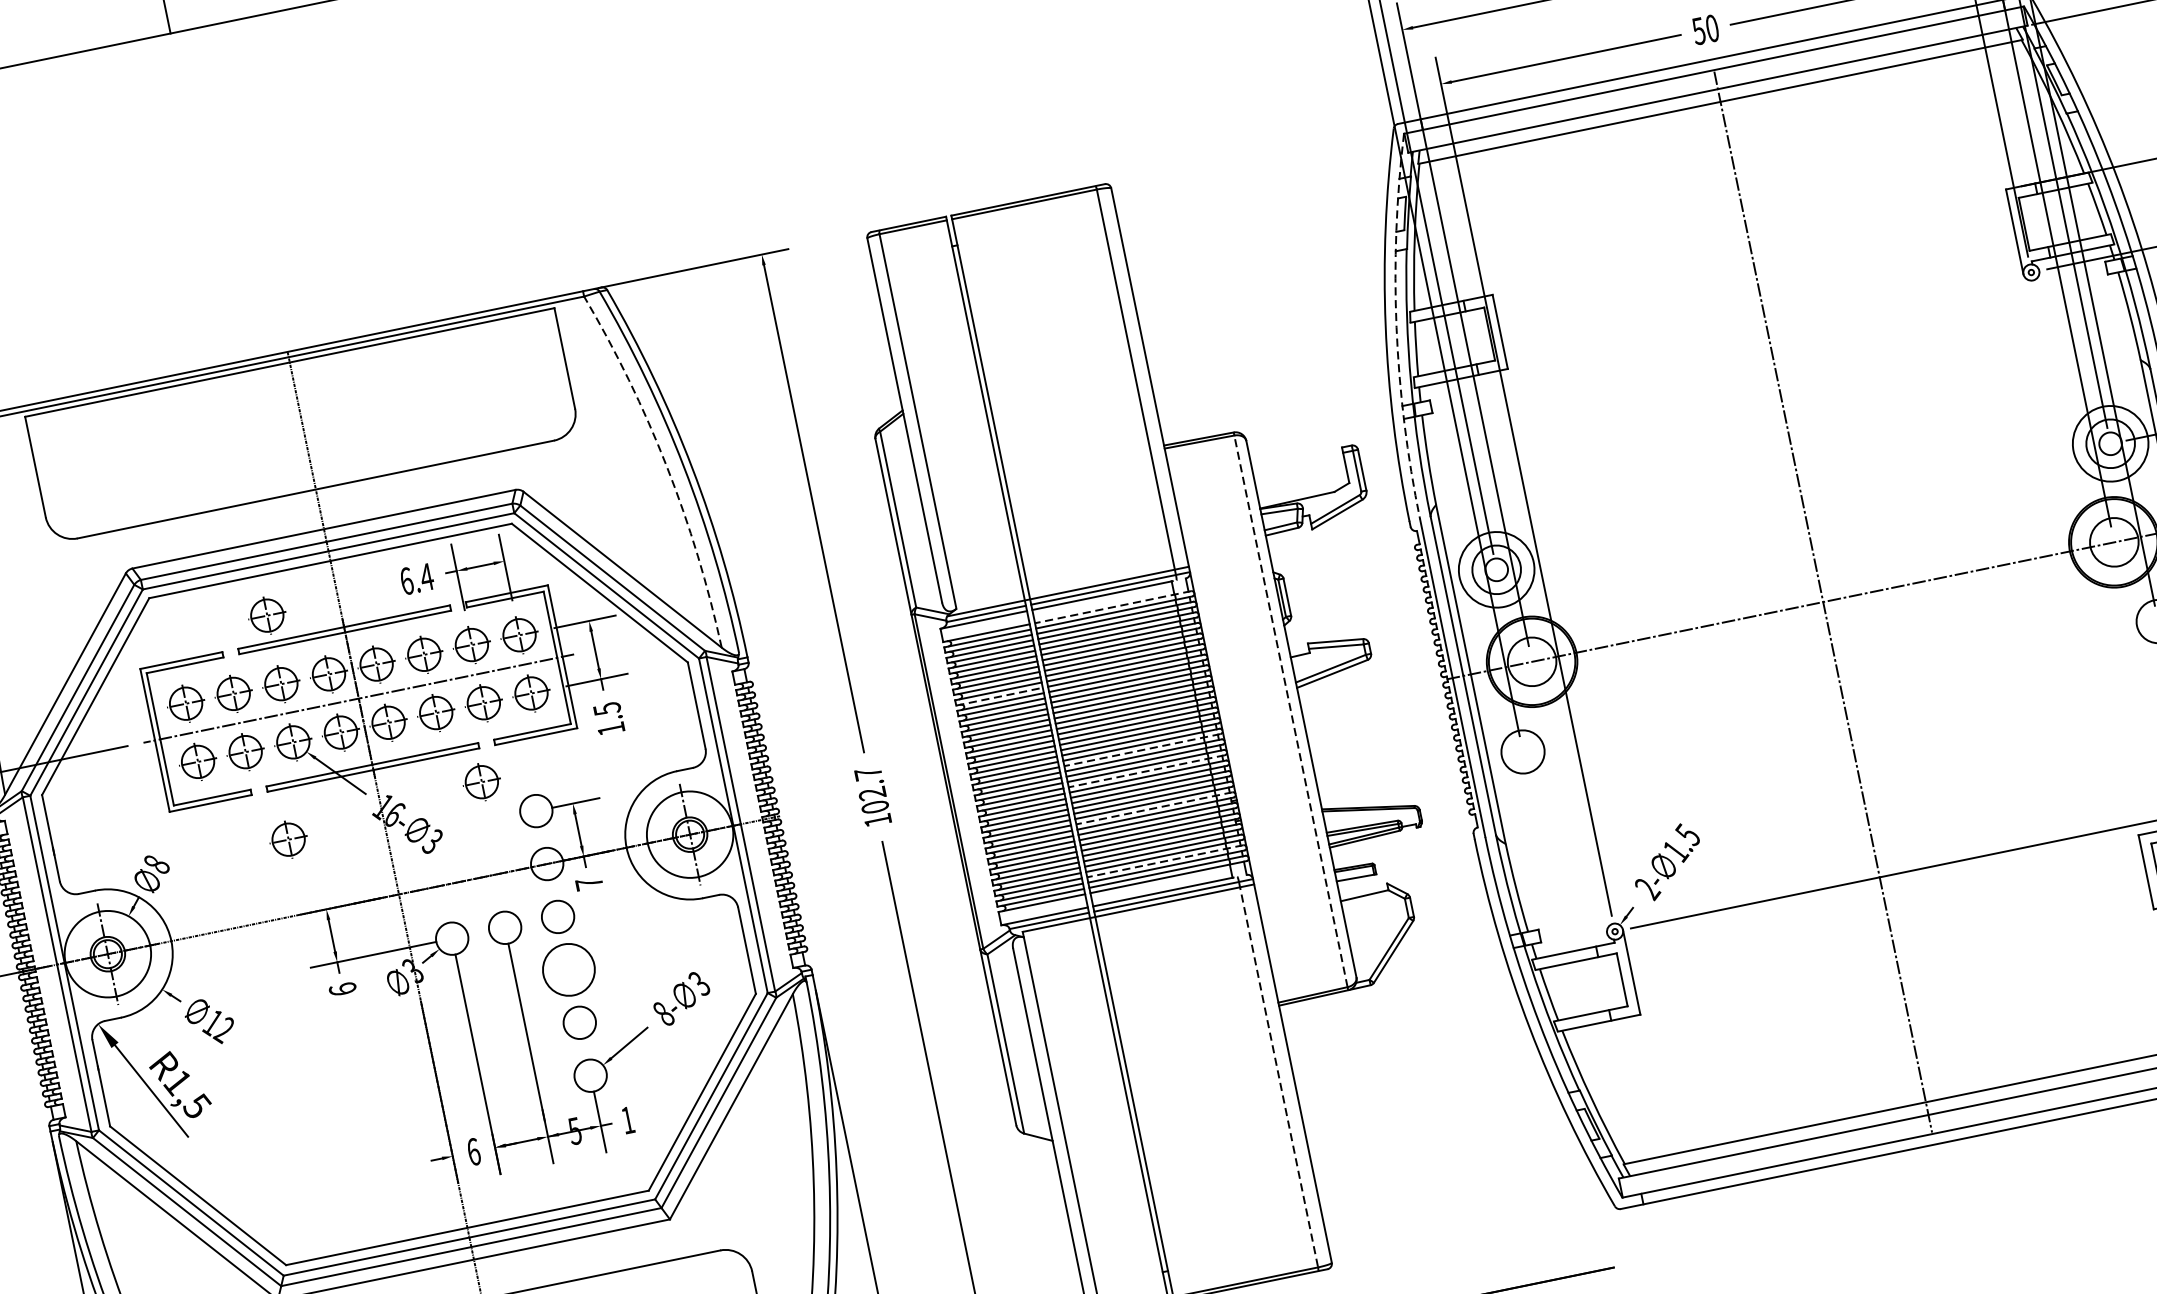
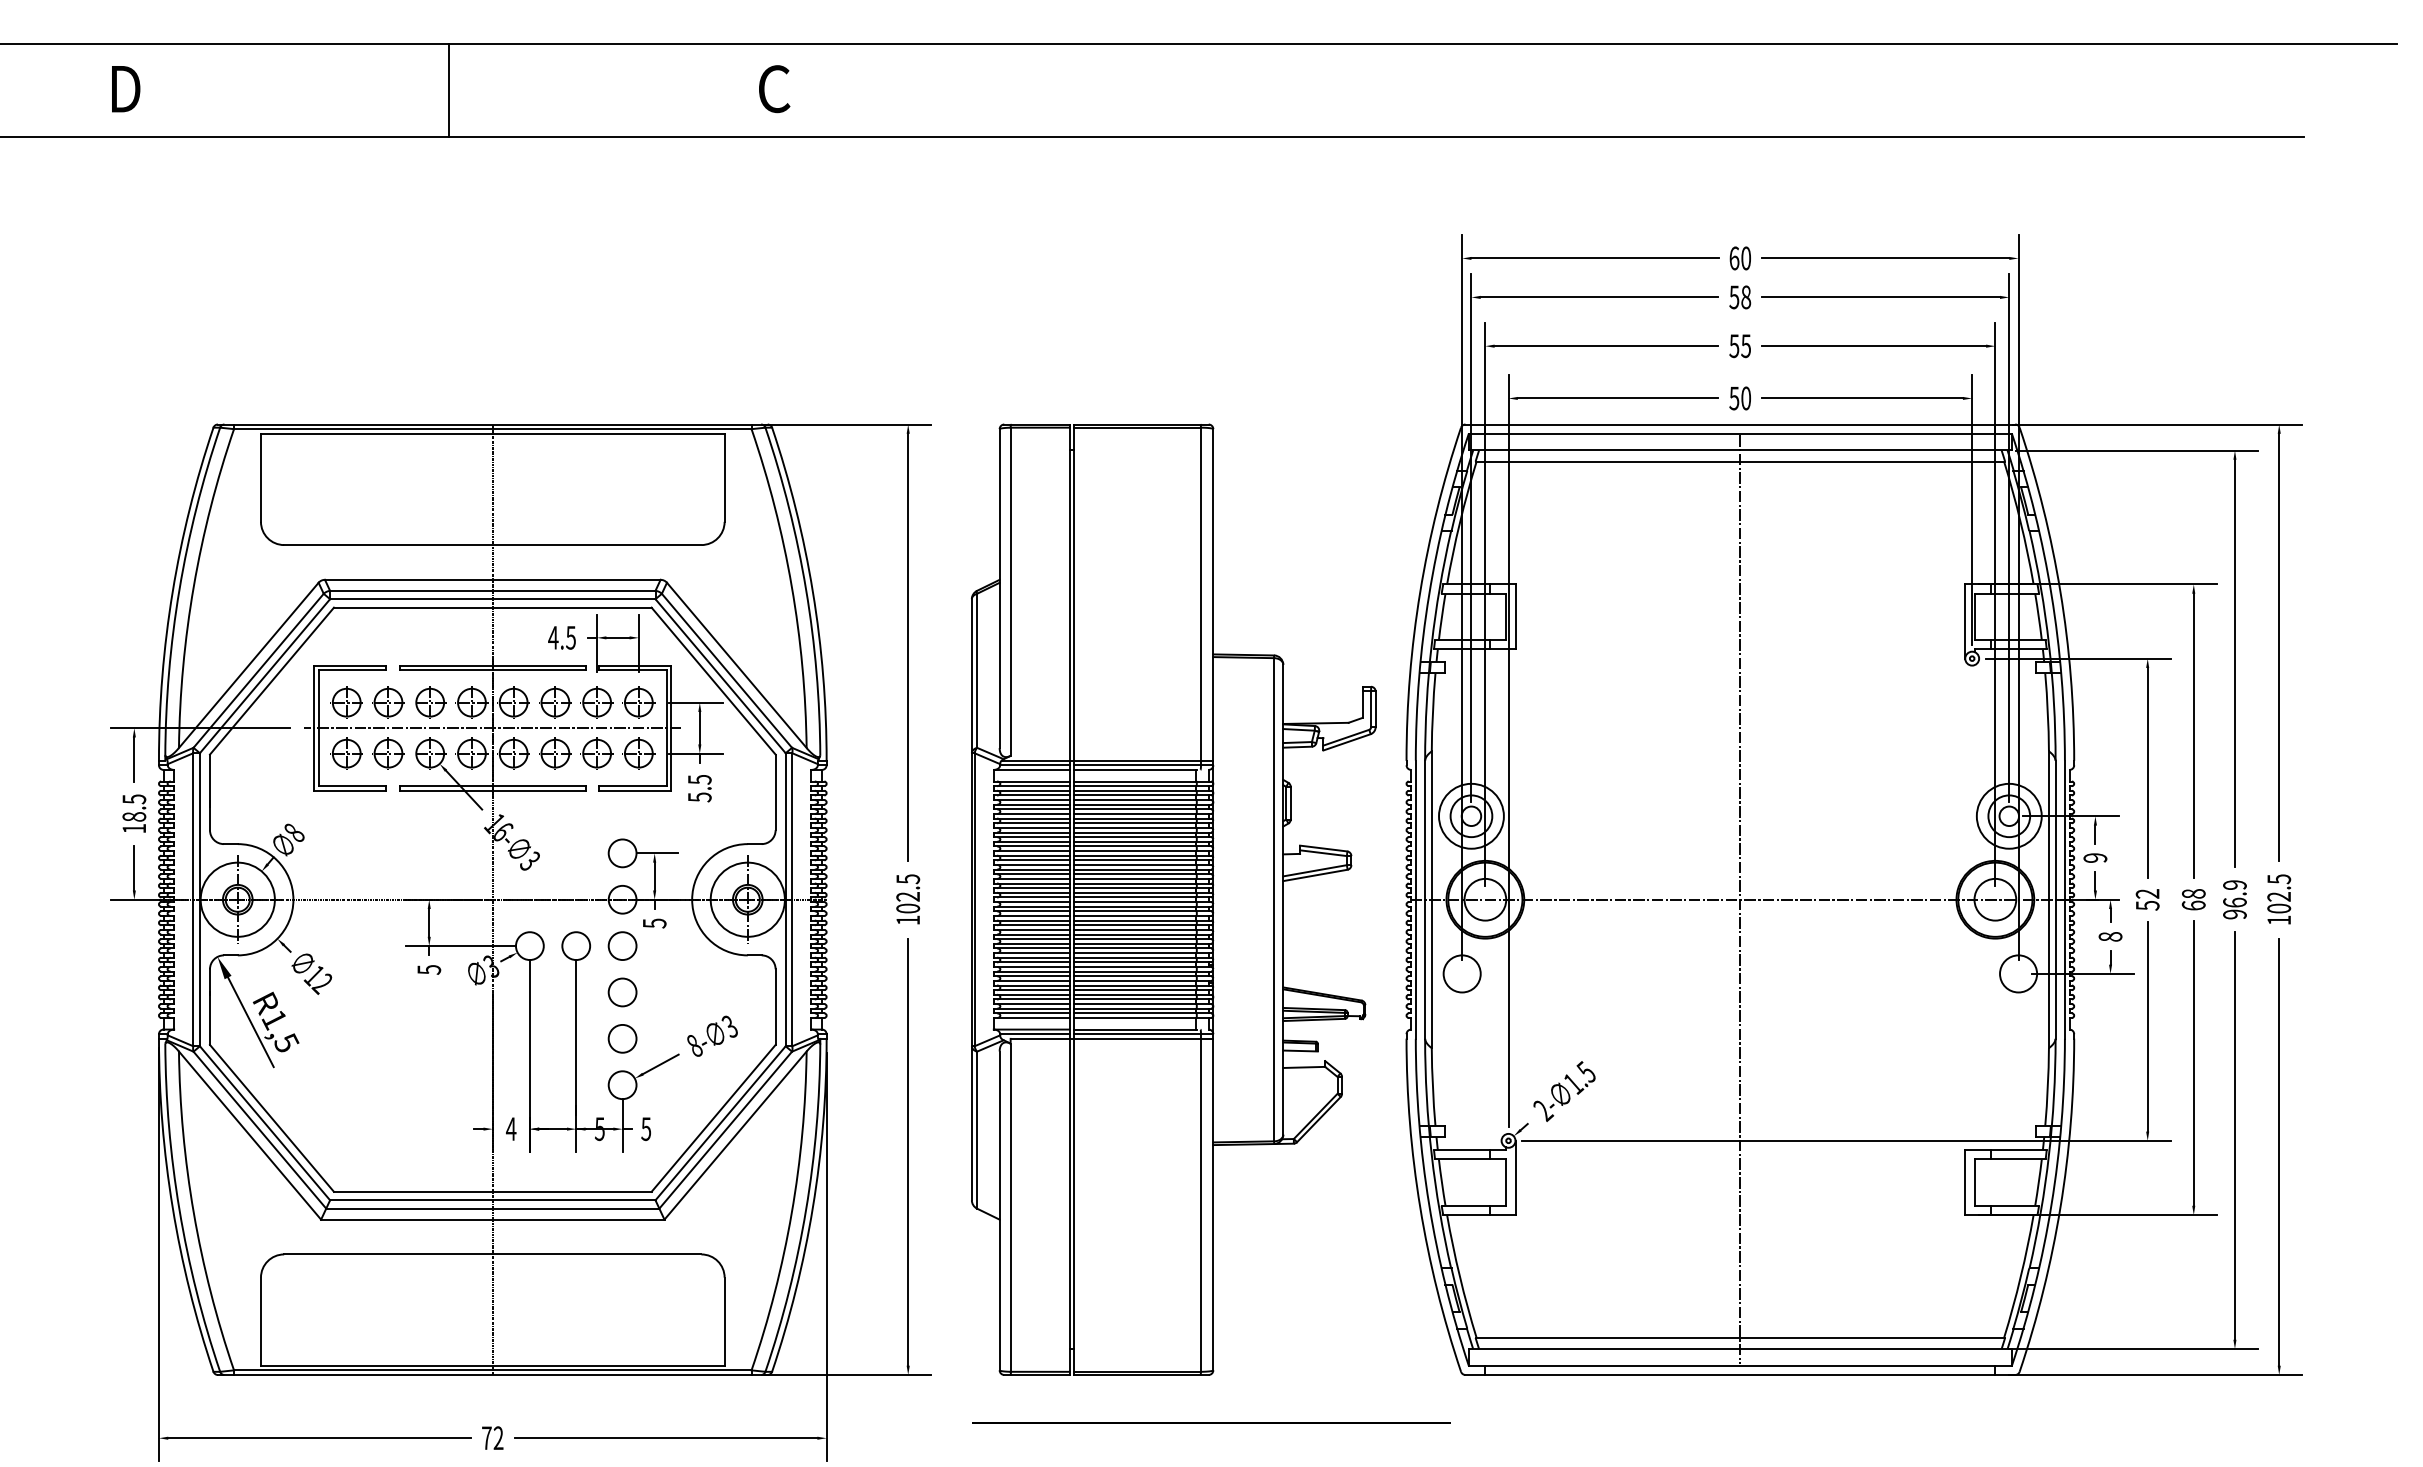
arc: (1397, 327) -> (1429, 595), dashed -> solid
arc: (666, 466) -> (791, 586), dashed -> solid
text: (417, 578) -> (562, 637), 6.4 -> 4.5
line: (1112, 607) -> (1142, 781), dashed -> solid
part: (267, 615) -> (430, 642), removed
line: (999, 697) -> (1031, 837), dashed -> solid
line: (1291, 710) -> (1274, 899), dashed -> solid
text: (611, 729) -> (699, 797), 1.5 -> 5.5
line: (1142, 749) -> (1142, 906), dashed -> solid
line: (1146, 771) -> (1142, 925), dashed -> solid
text: (868, 773) -> (908, 879), 102.7 -> 102.5
part: (481, 782) -> (581, 819), removed
line: (1154, 808) -> (1142, 957), dashed -> solid
part: (288, 839) -> (409, 834), removed
line: (1165, 861) -> (1142, 1004), dashed -> solid
text: (589, 883) -> (654, 923), 7 -> 5
circle: (568, 969) -> (622, 992), size x0.62
text: (343, 988) -> (429, 969), 6 -> 5
line: (1279, 1075) -> (1201, 1203), dashed -> solid
text: (628, 1120) -> (646, 1129), 1 -> 5
text: (472, 1151) -> (510, 1128), 6 -> 4

